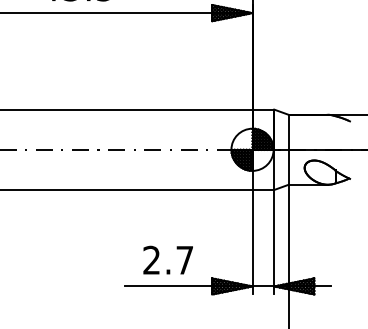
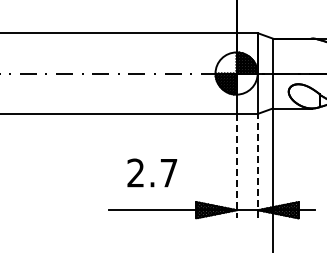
line: (274, 241) -> (258, 165), solid -> dashed
line: (252, 242) -> (236, 166), solid -> dashed
text: (167, 259) -> (151, 172), moved

